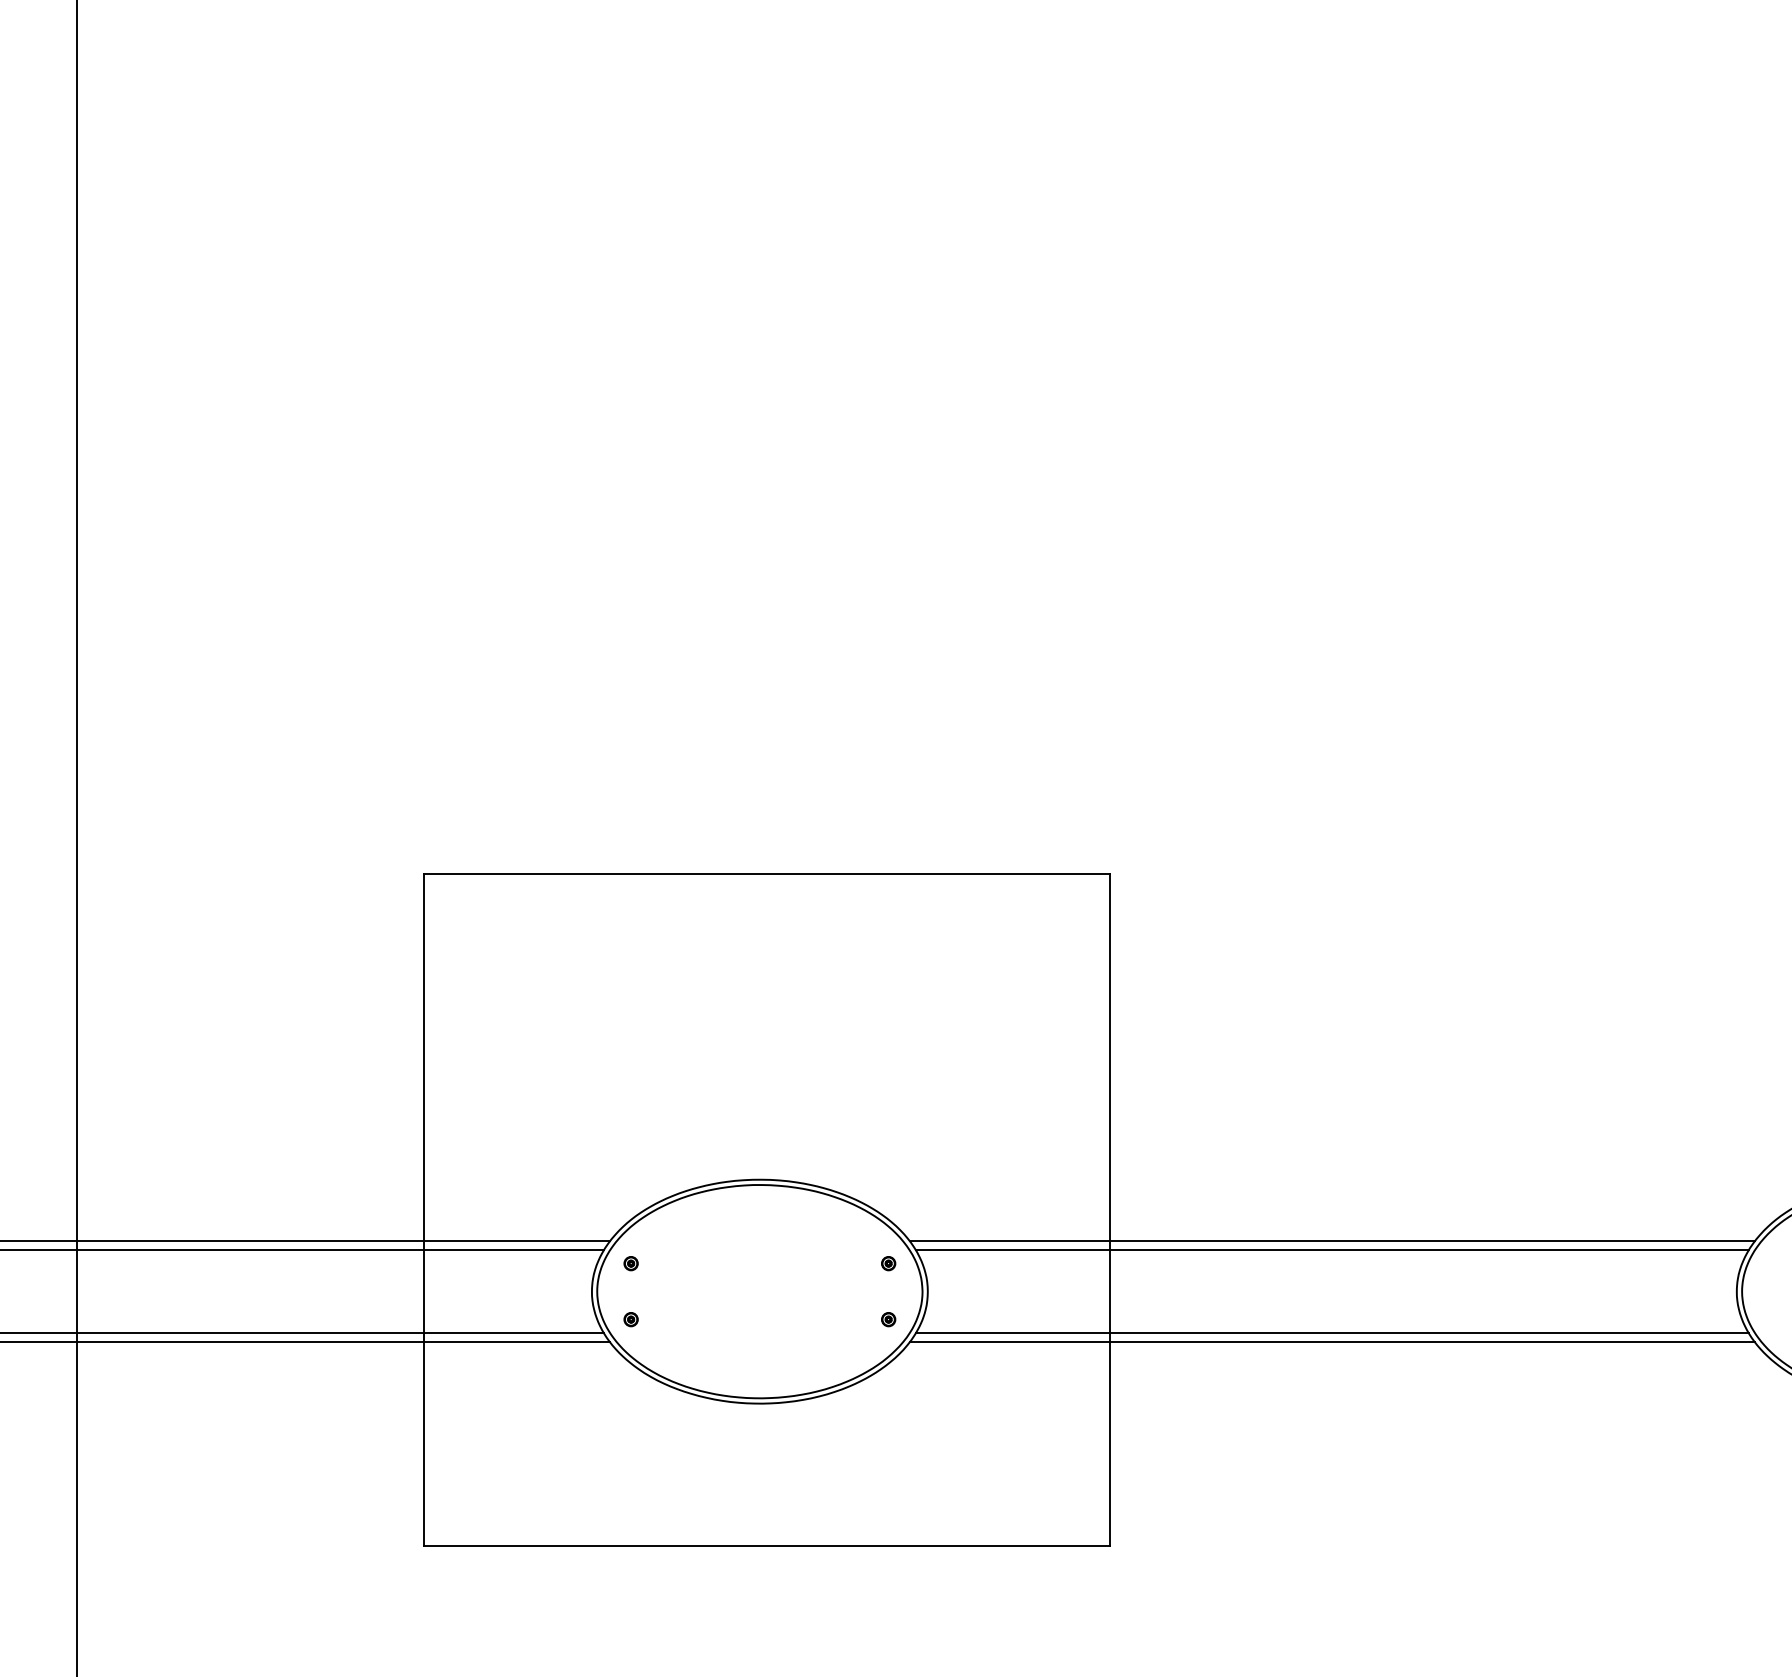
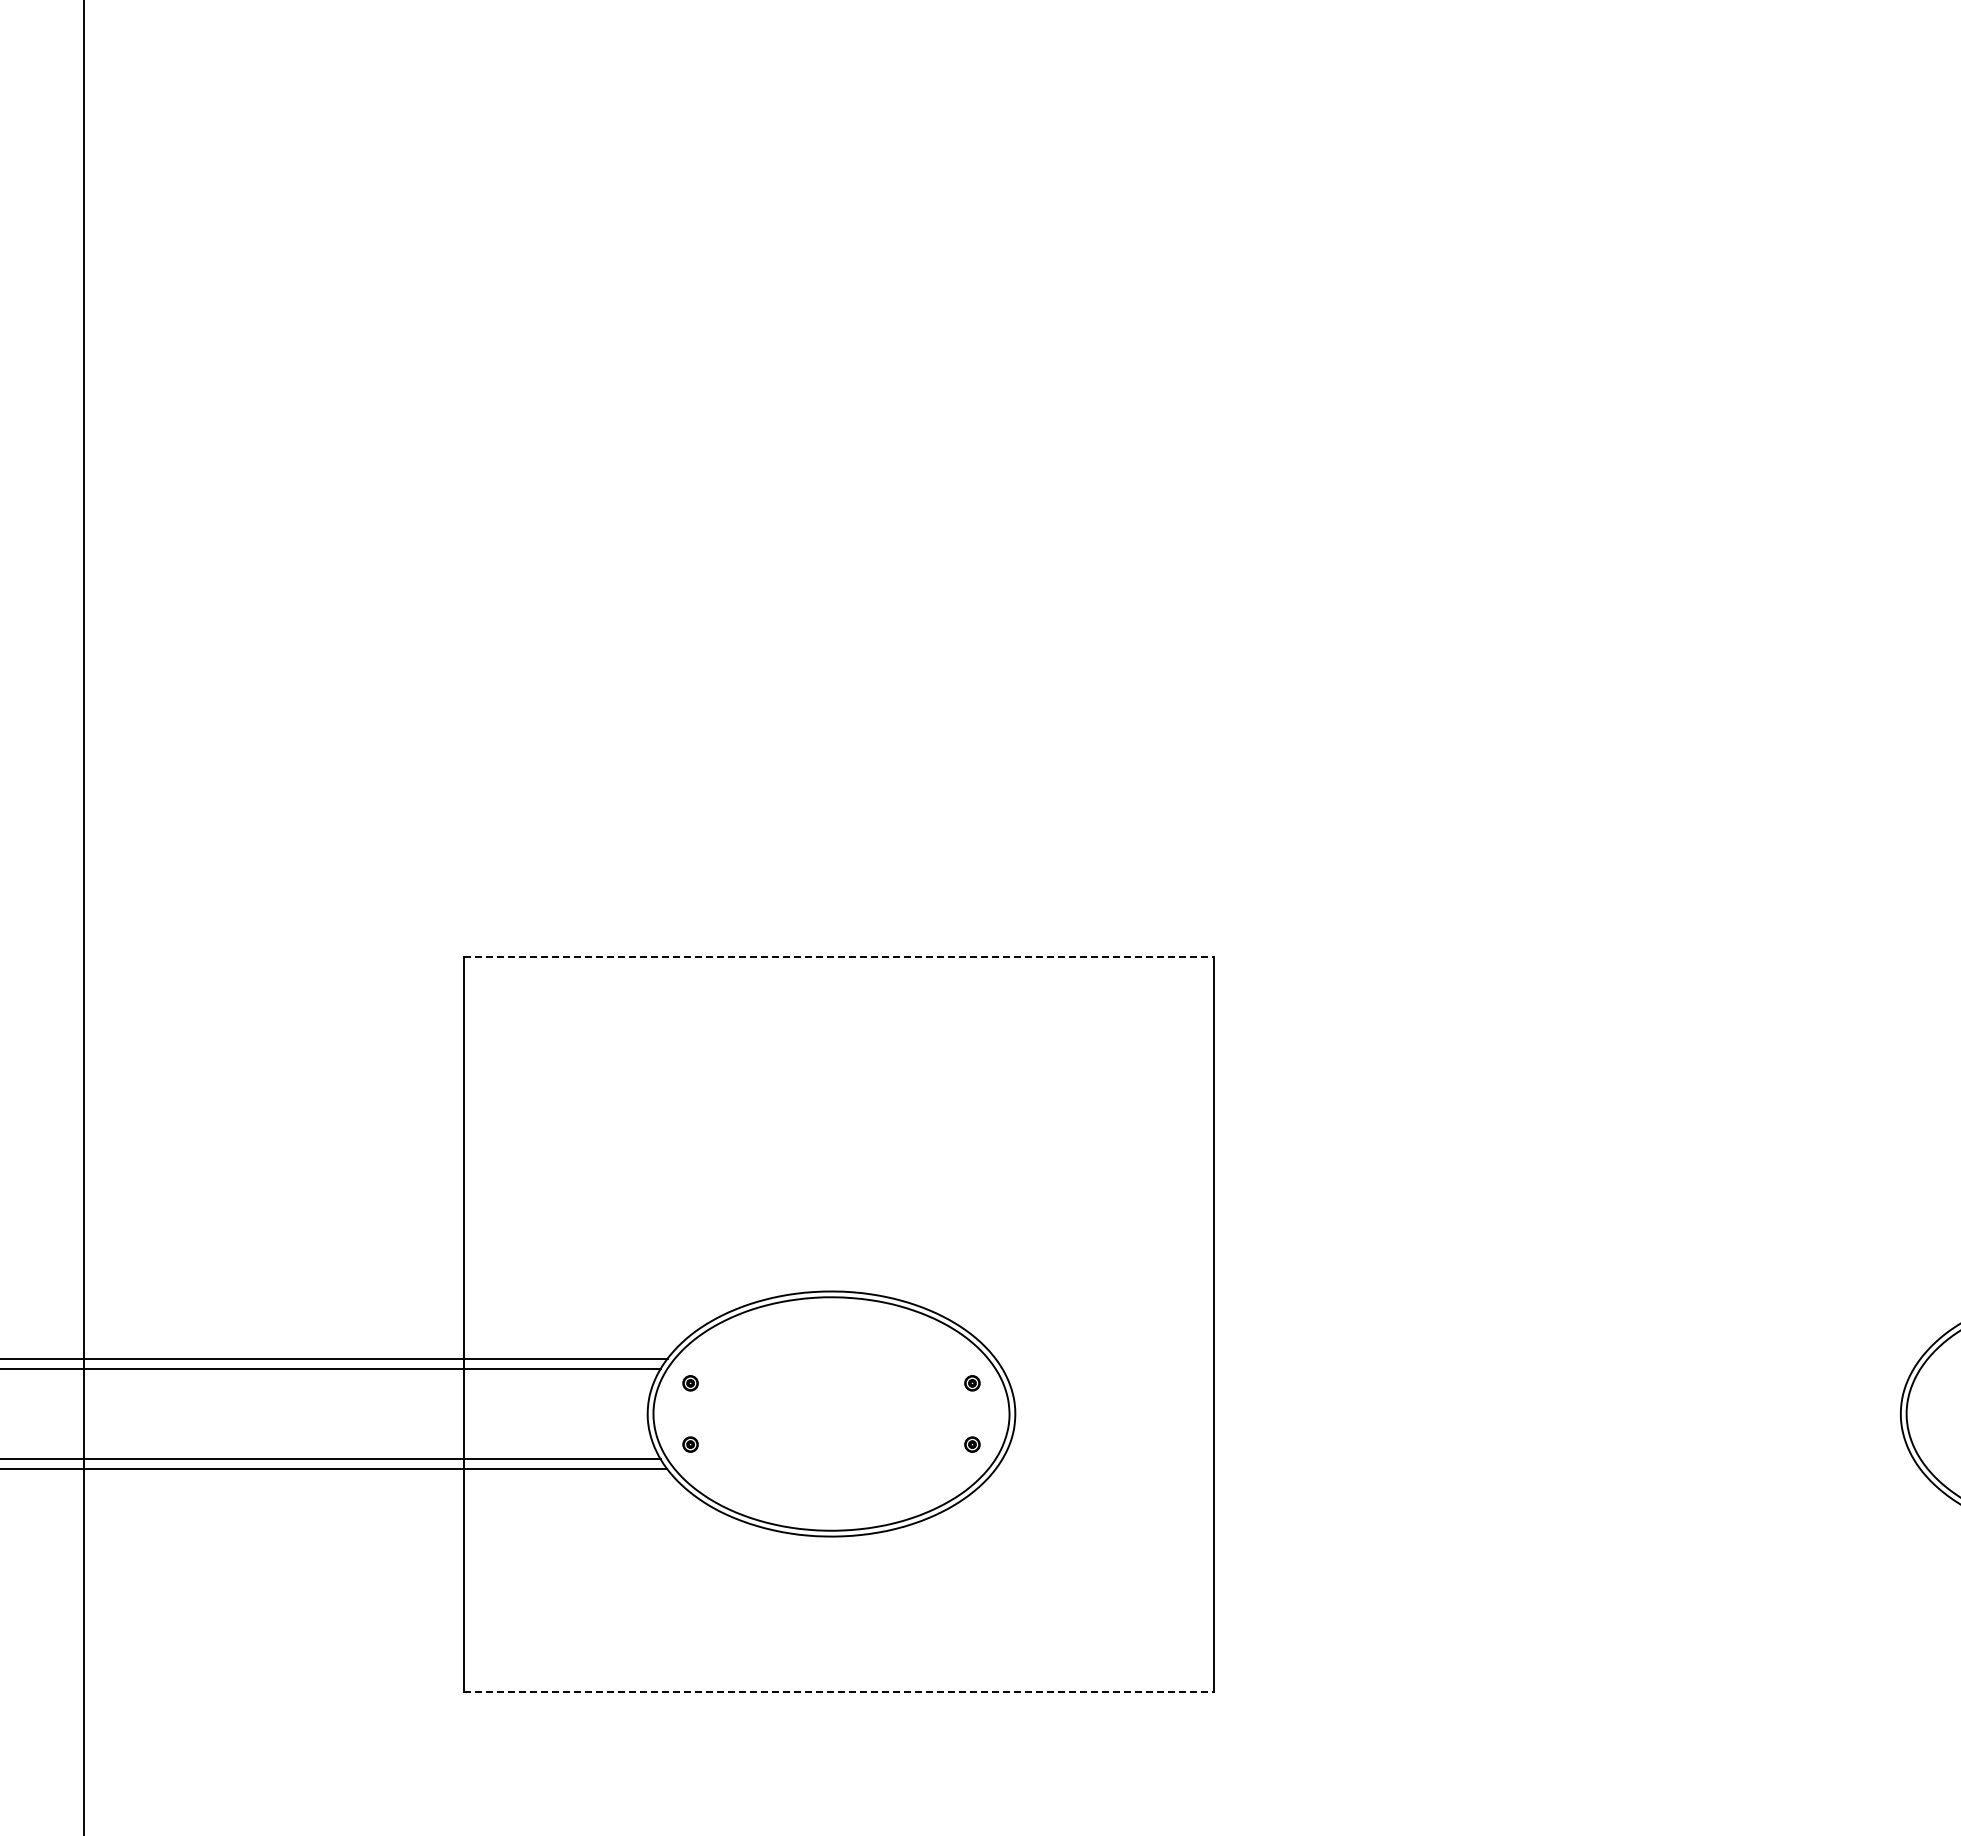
line: (767, 873) -> (839, 956), solid -> dashed
line: (1331, 1240) -> (1457, 1358), removed
line: (1332, 1250) -> (1458, 1368), removed
line: (1331, 1333) -> (1457, 1459), removed
line: (1331, 1342) -> (1457, 1469), removed
line: (767, 1546) -> (839, 1692), solid -> dashed

